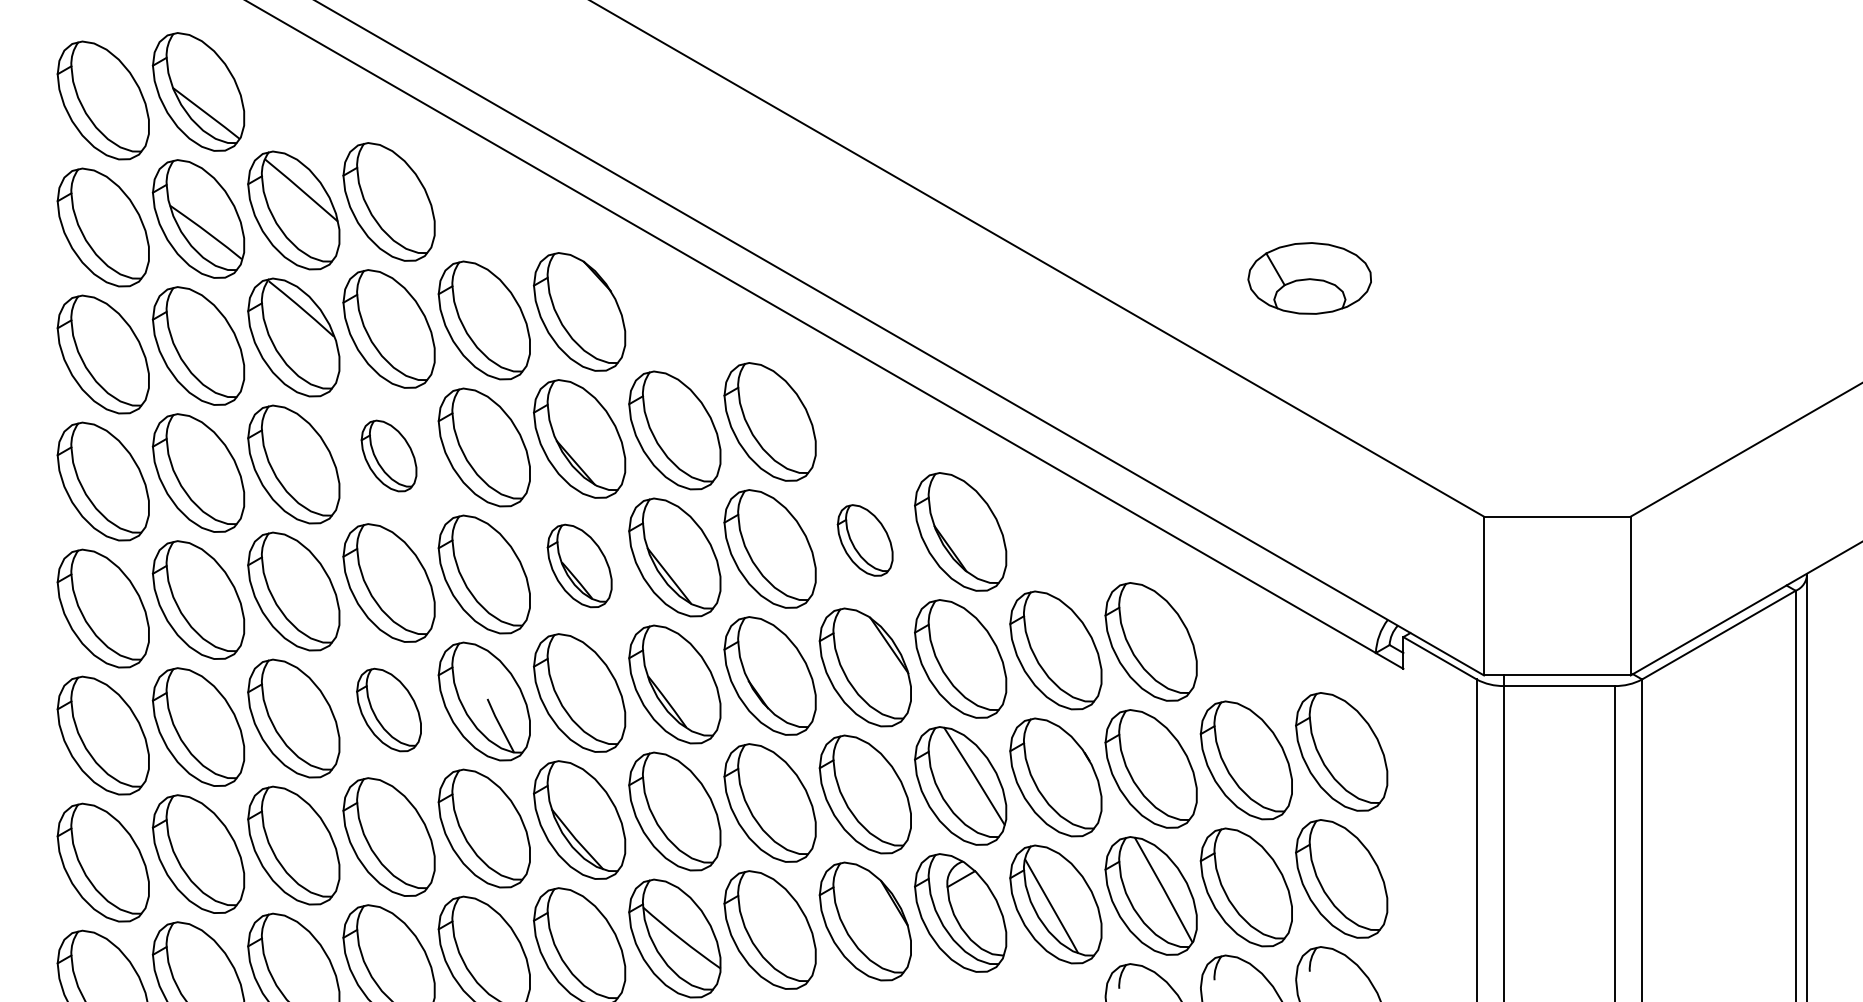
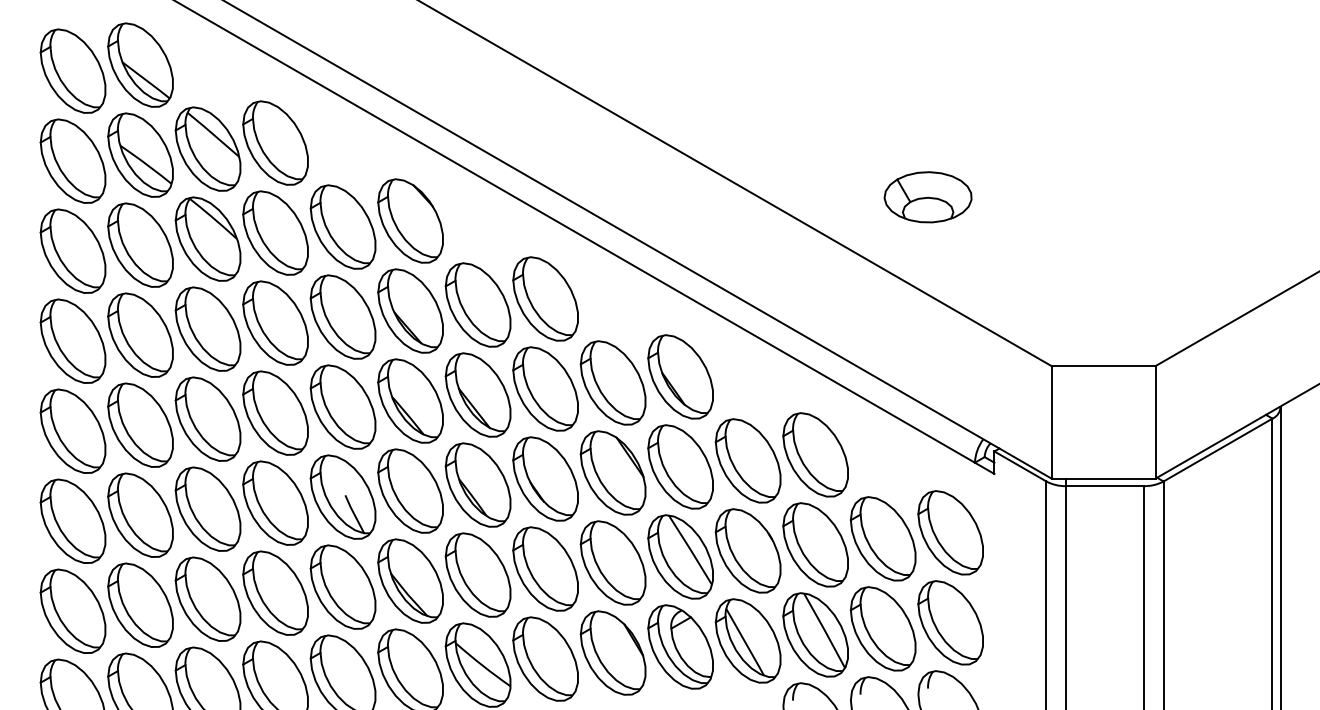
part: (388, 455) -> (275, 322), size x1.67
part: (864, 540) -> (612, 382), size x1.67
part: (579, 565) -> (410, 400), size x1.43
part: (388, 709) -> (275, 502), size x1.43

